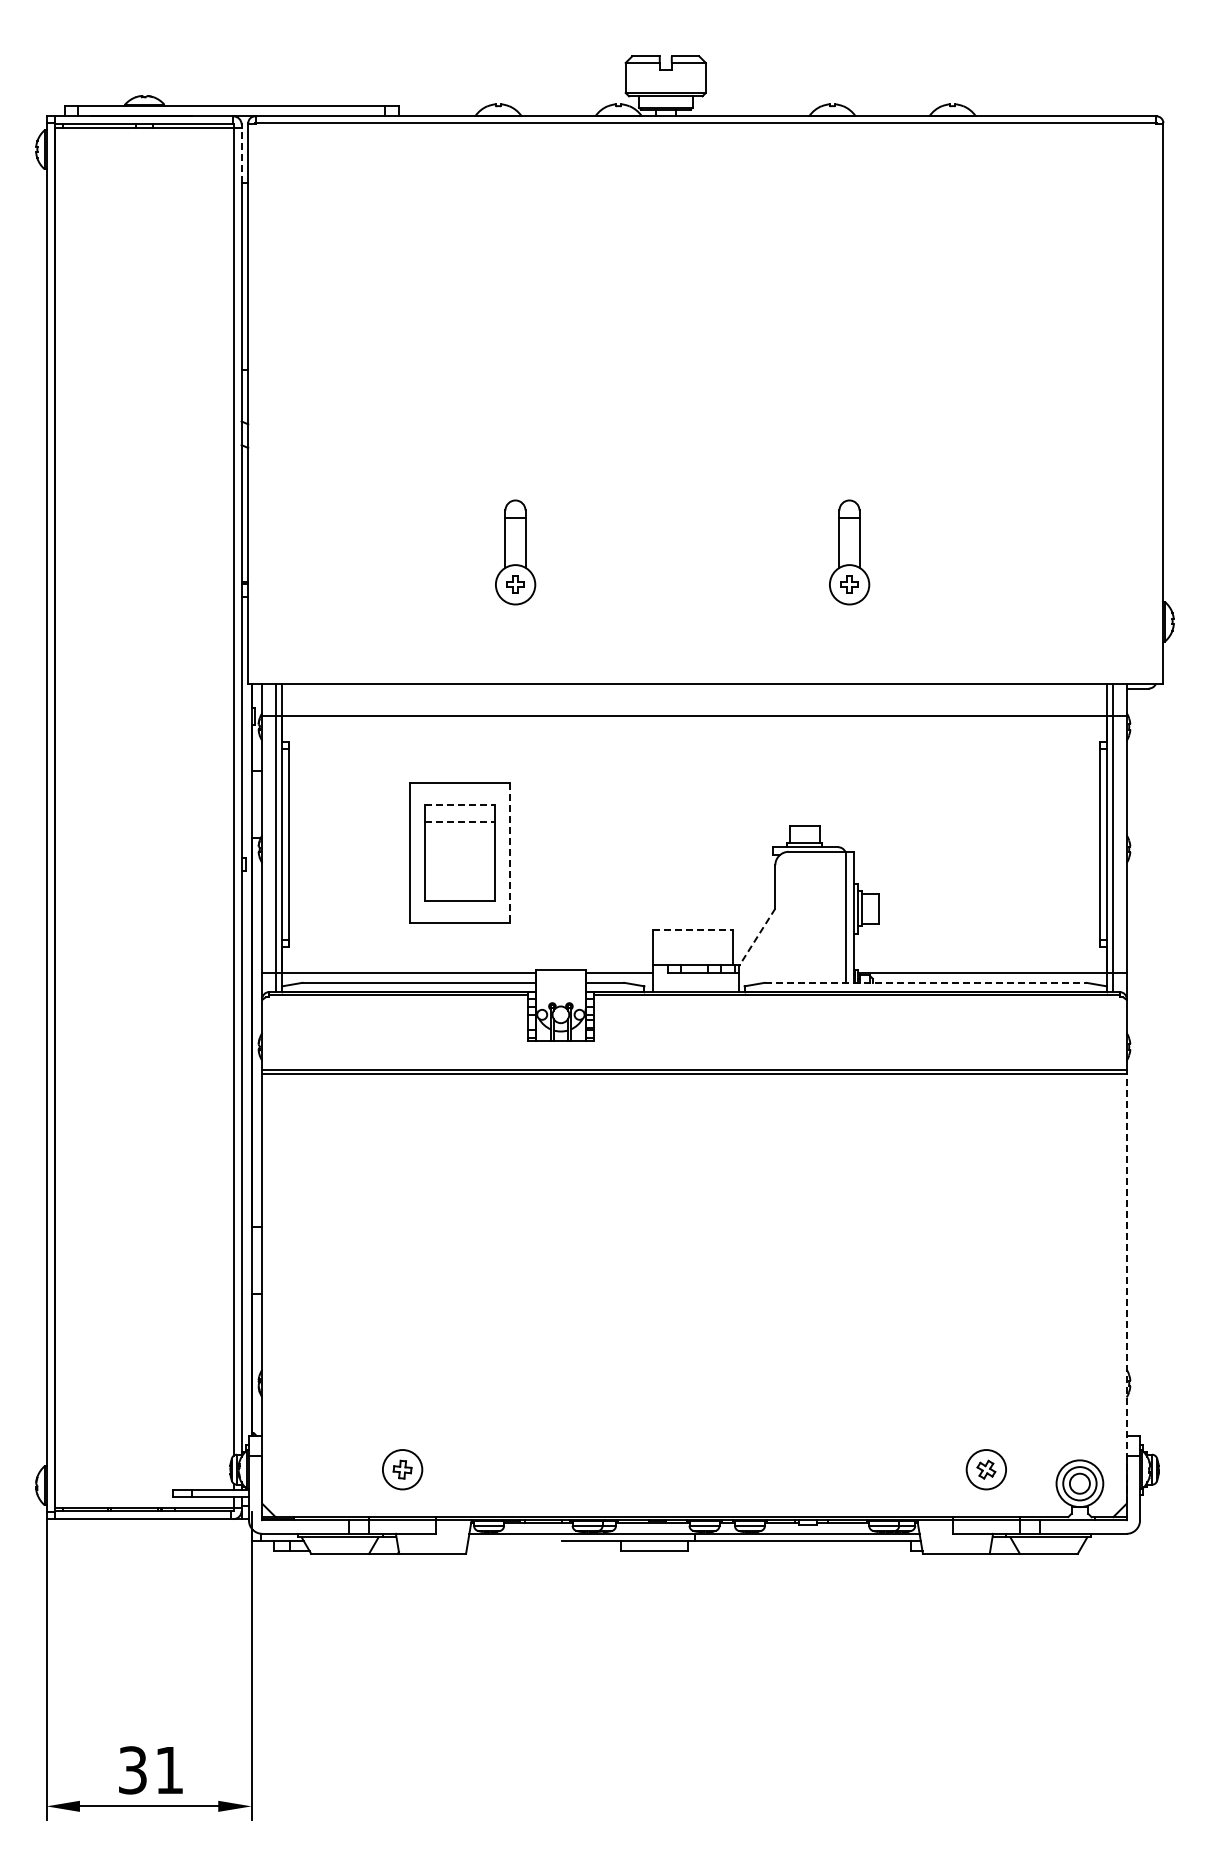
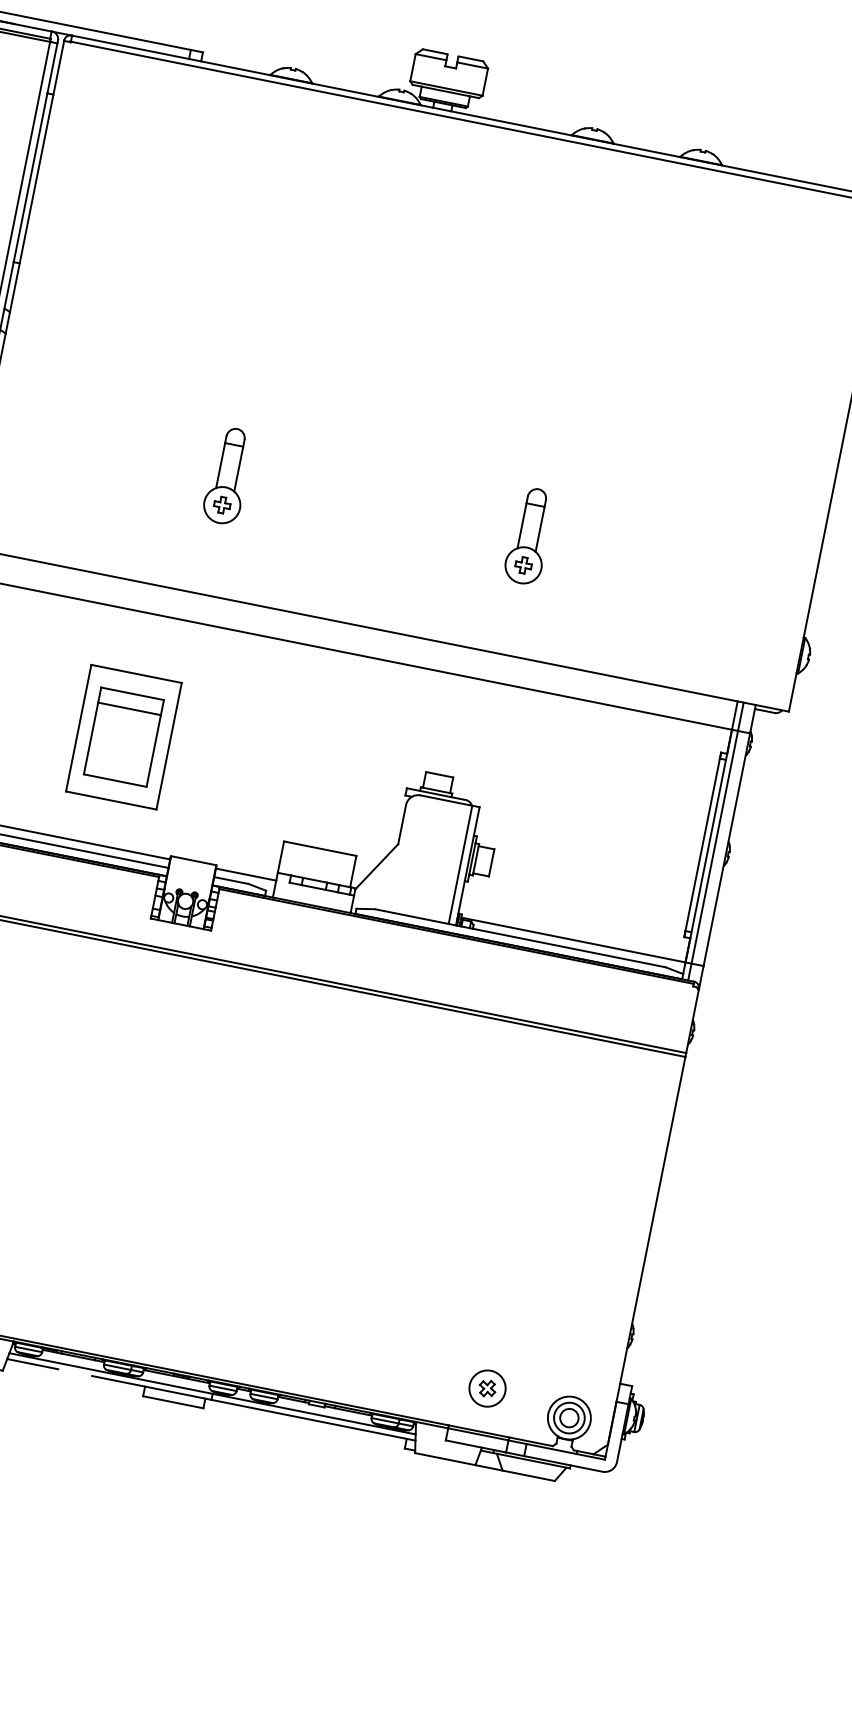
line: (241, 155) -> (52, 68), dashed -> solid
line: (460, 804) -> (132, 693), dashed -> solid
line: (460, 821) -> (129, 708), dashed -> solid
line: (510, 853) -> (169, 746), dashed -> solid
line: (693, 930) -> (320, 849), dashed -> solid
line: (757, 937) -> (376, 867), dashed -> solid
line: (925, 982) -> (520, 937), dashed -> solid
line: (1126, 1288) -> (646, 1250), dashed -> solid
line: (496, 1540) -> (32, 1364), added

